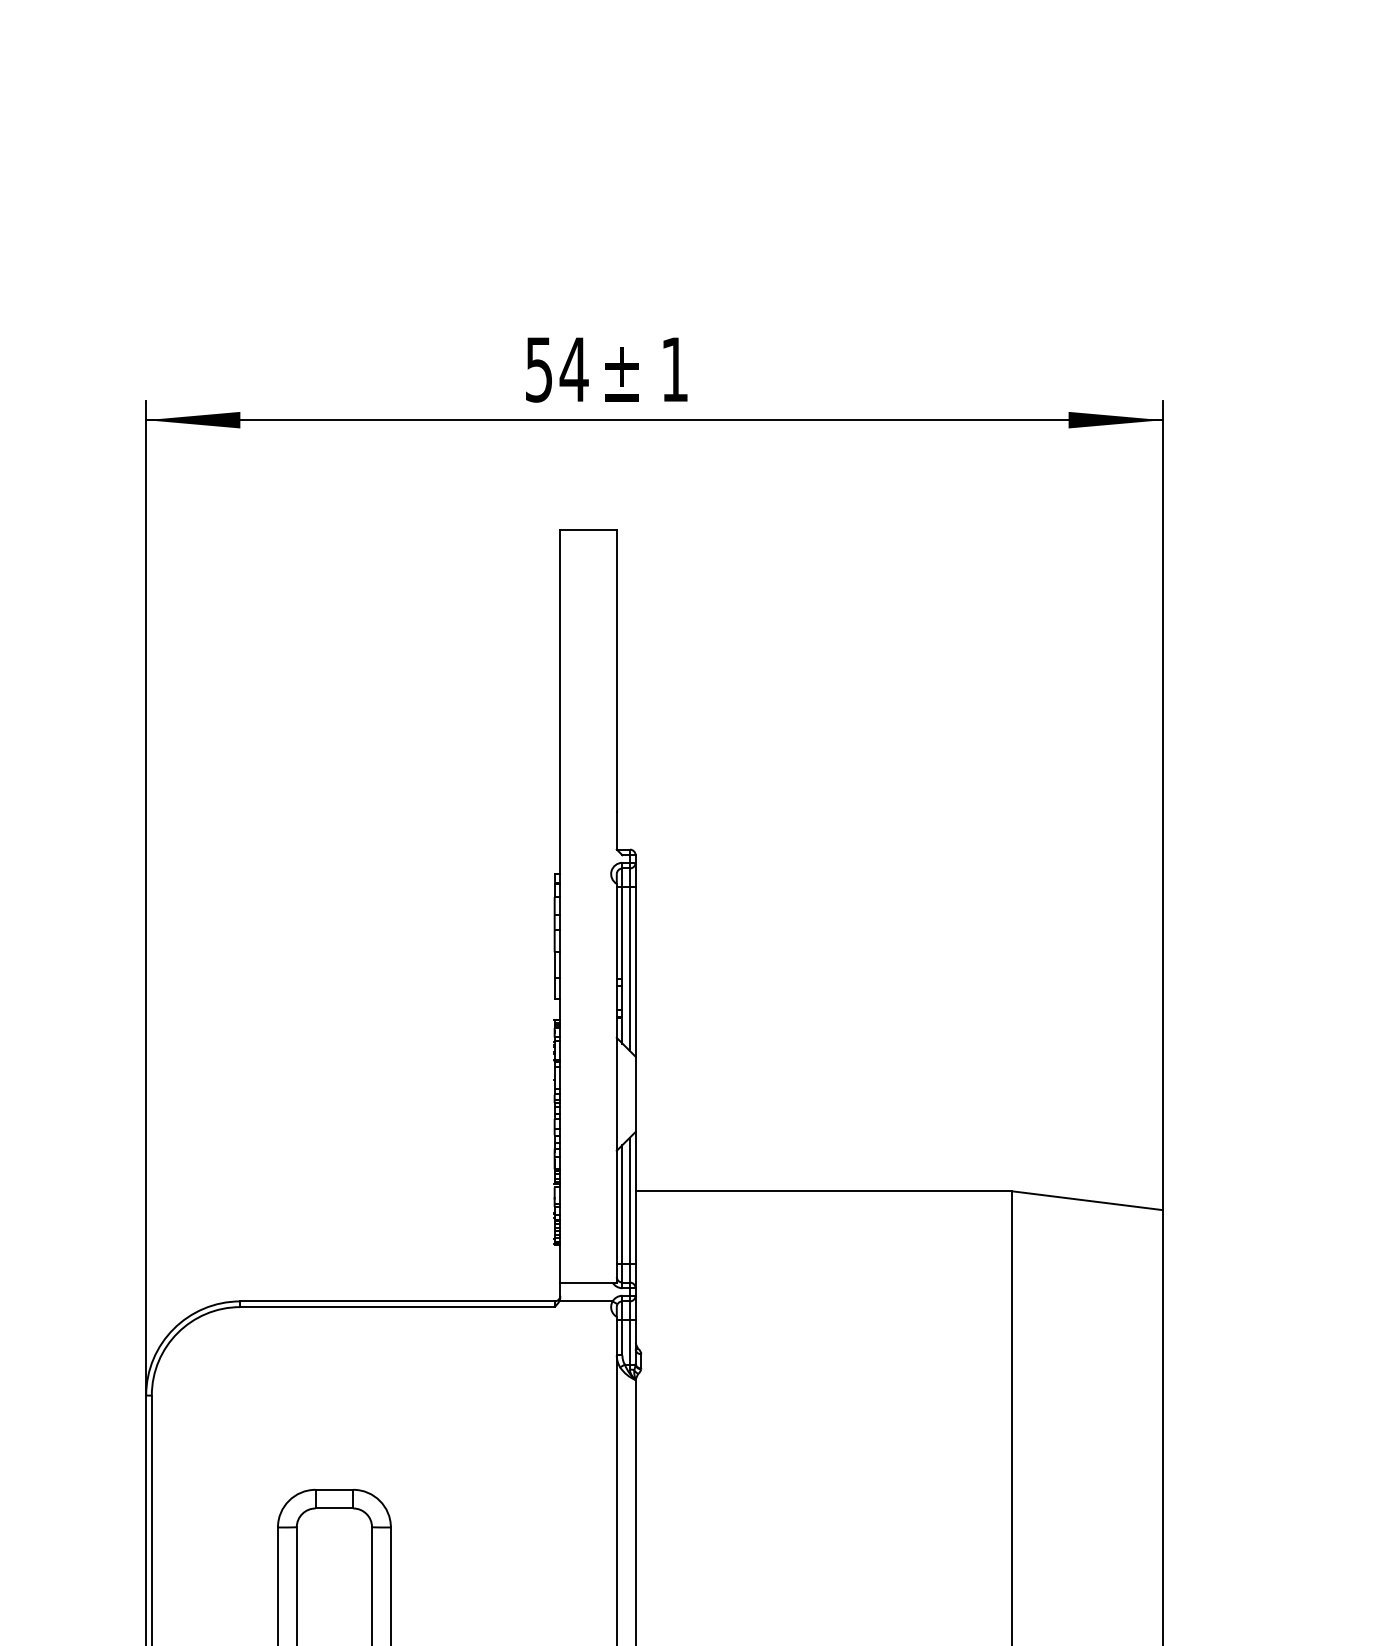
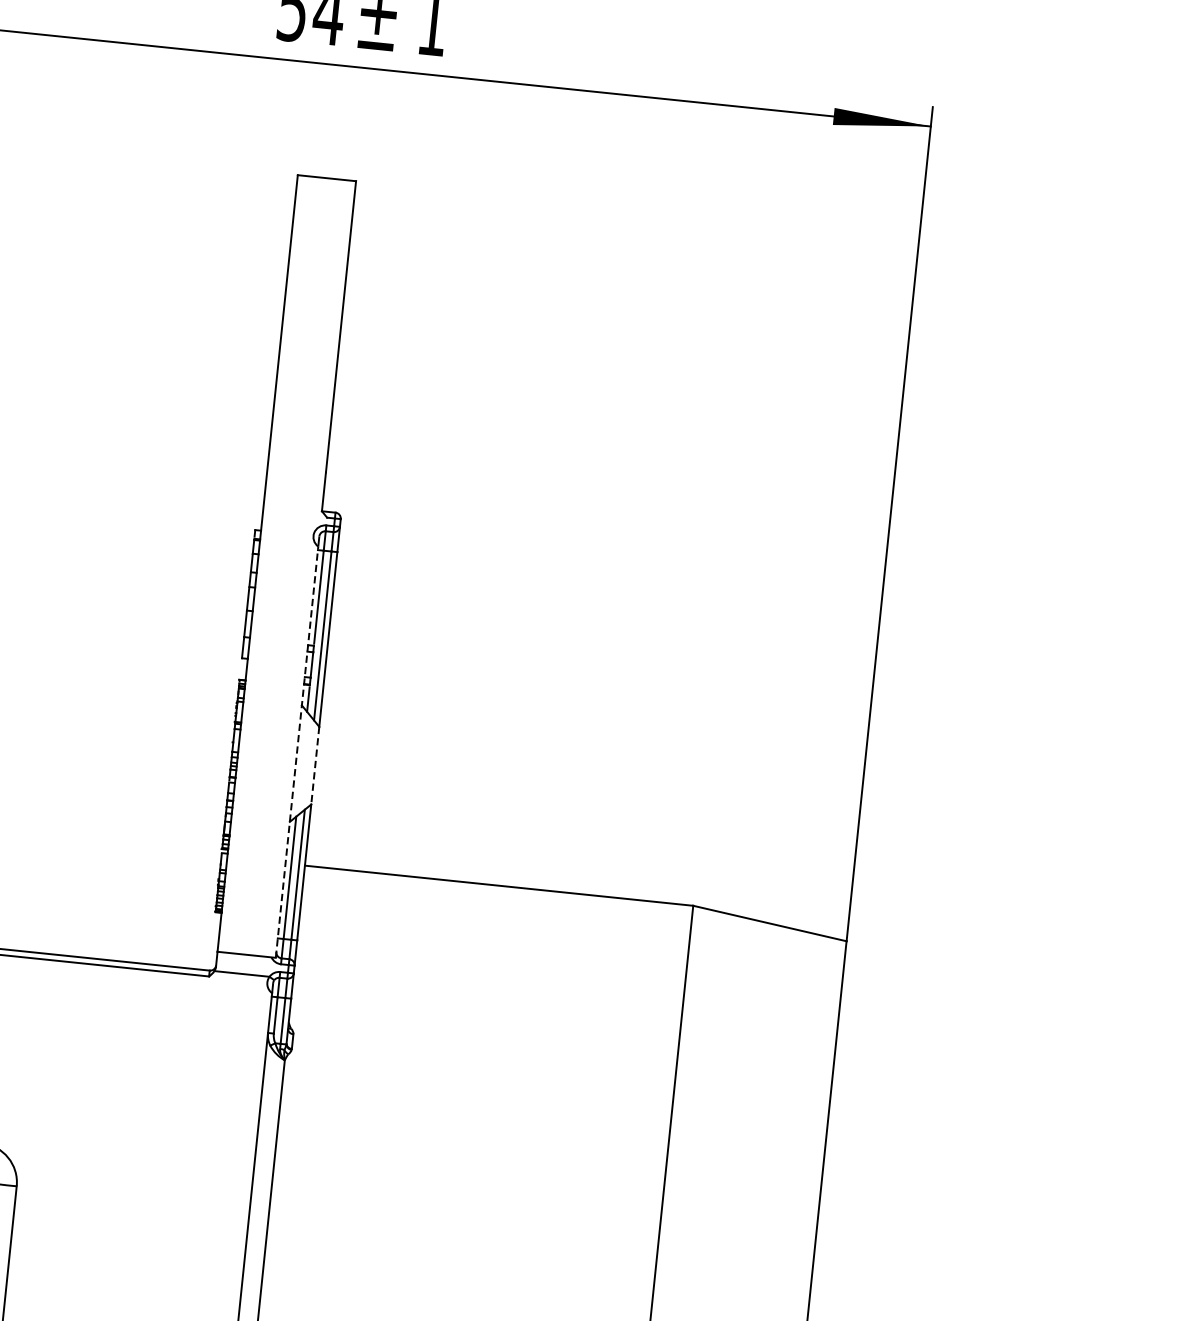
line: (616, 1082) -> (296, 751), solid -> dashed
line: (635, 1094) -> (315, 765), solid -> dashed

